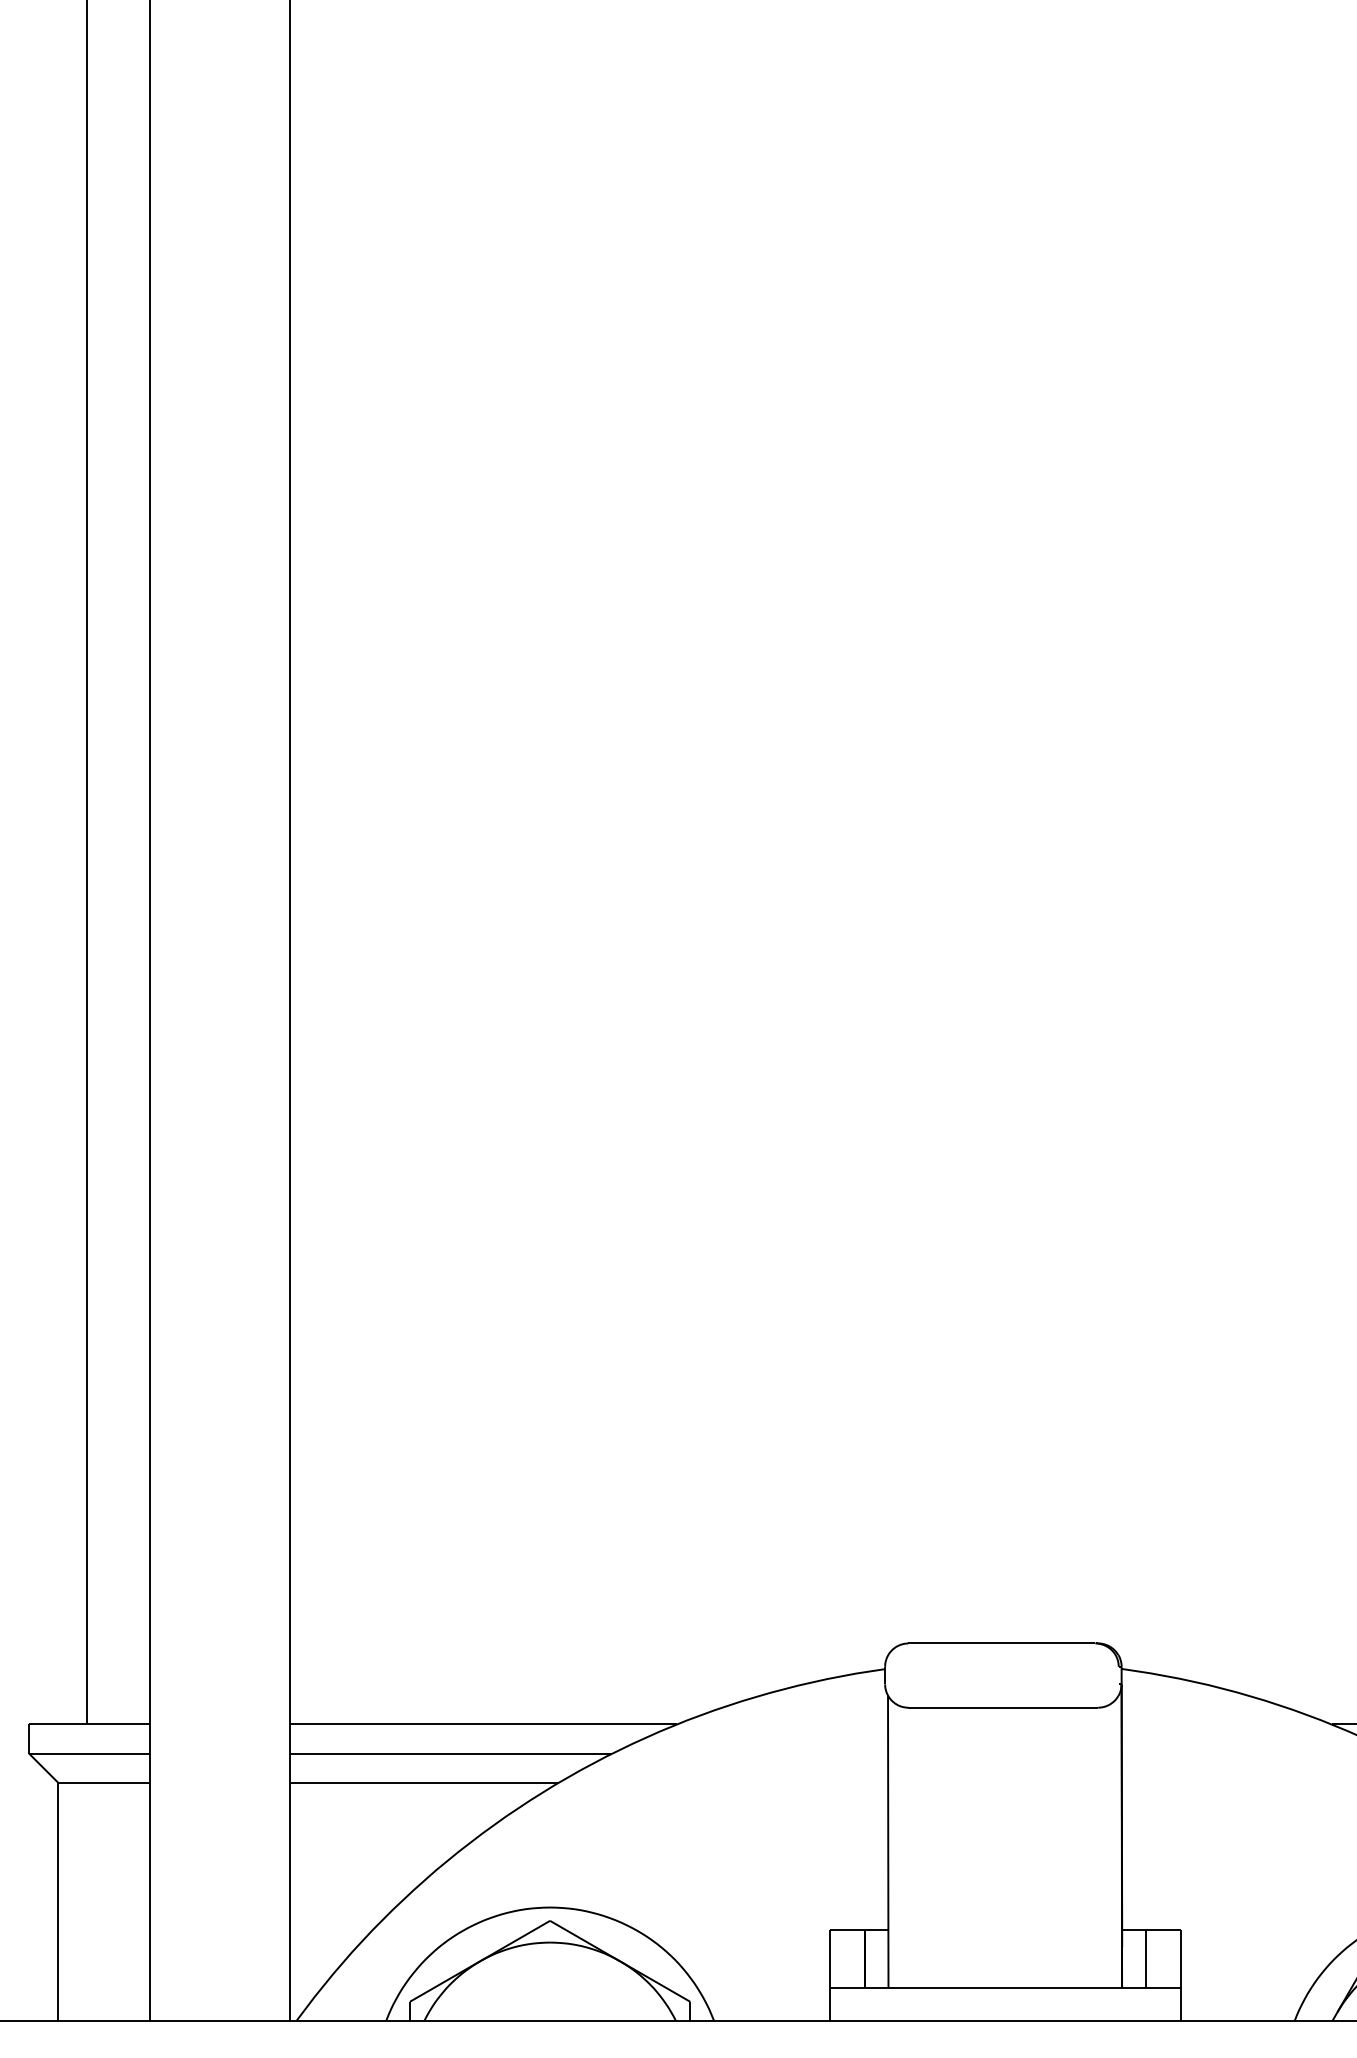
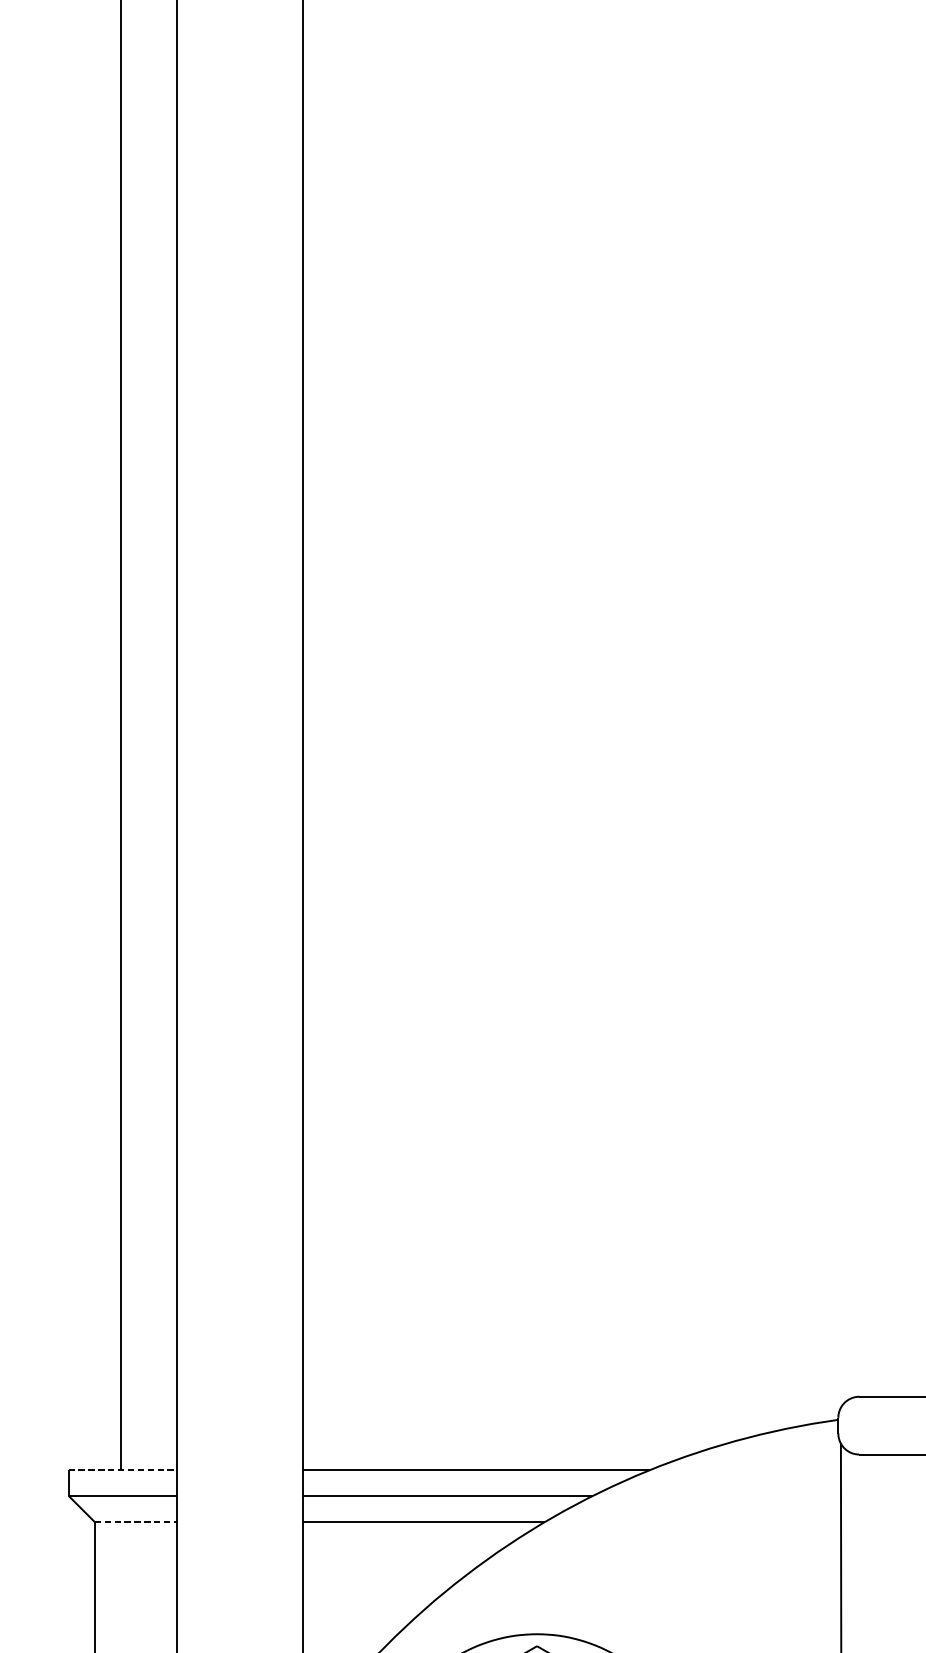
line: (89, 1724) -> (122, 1469), solid -> dashed
line: (103, 1782) -> (135, 1521), solid -> dashed

